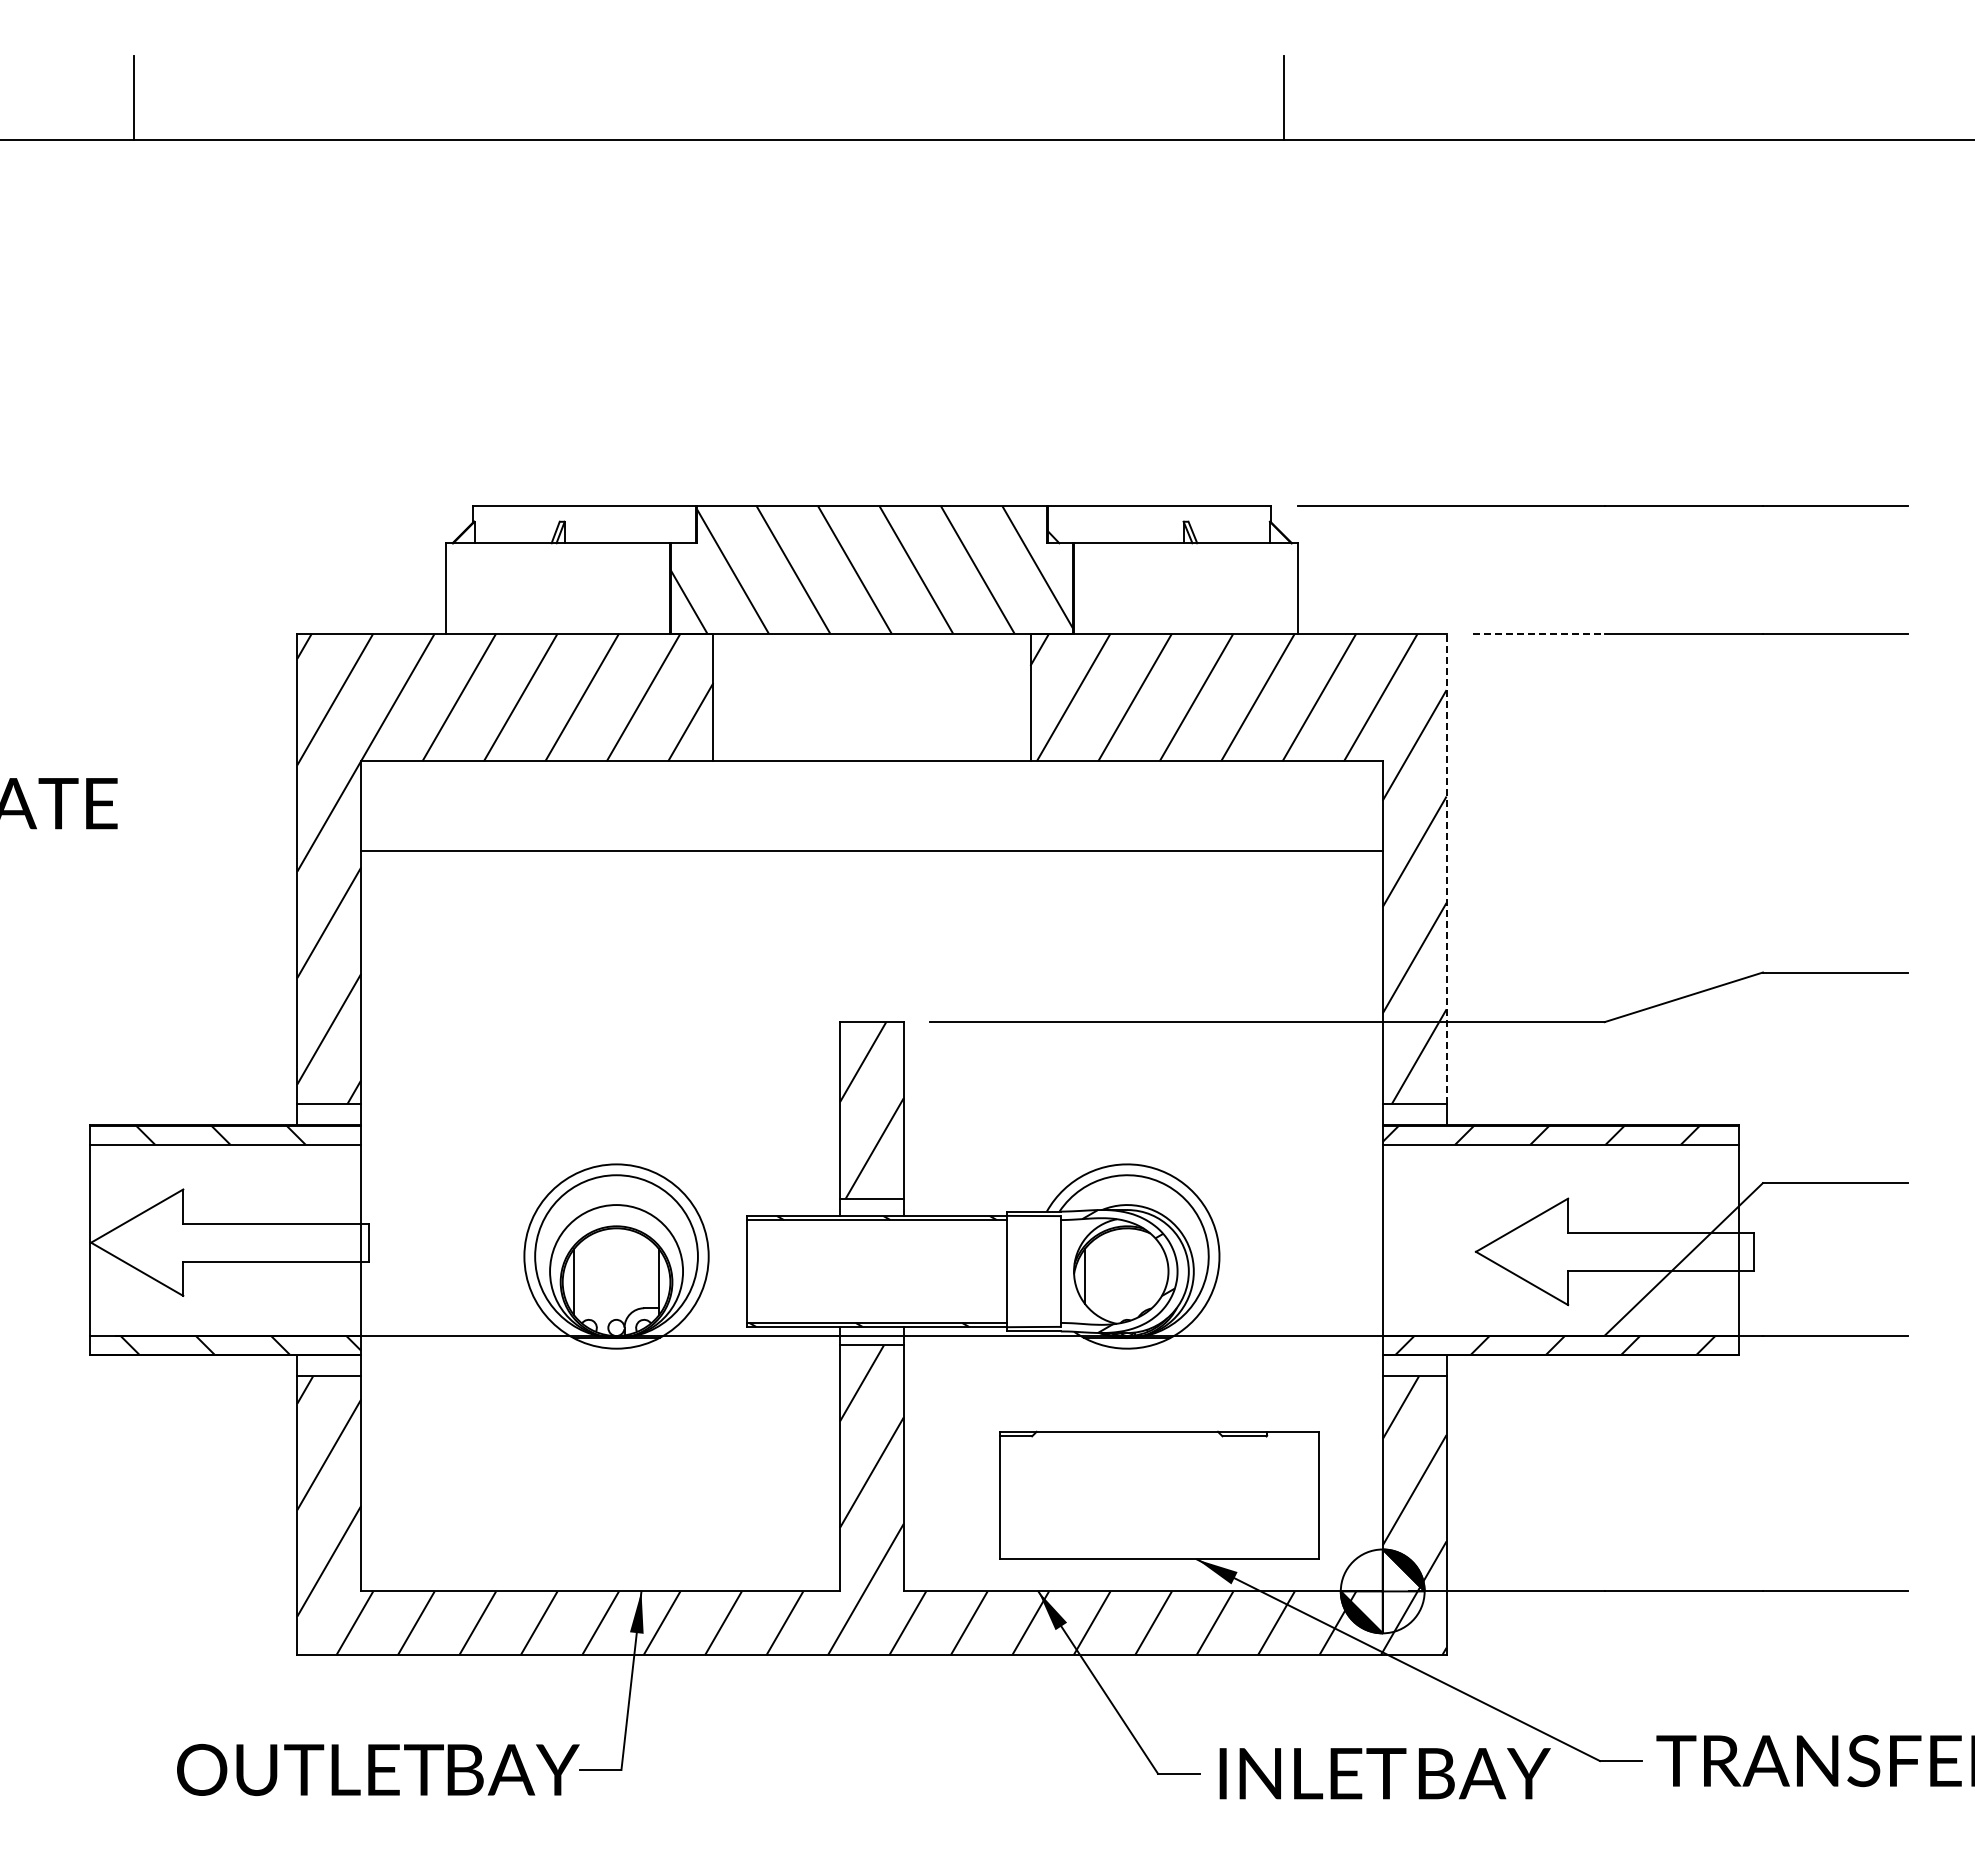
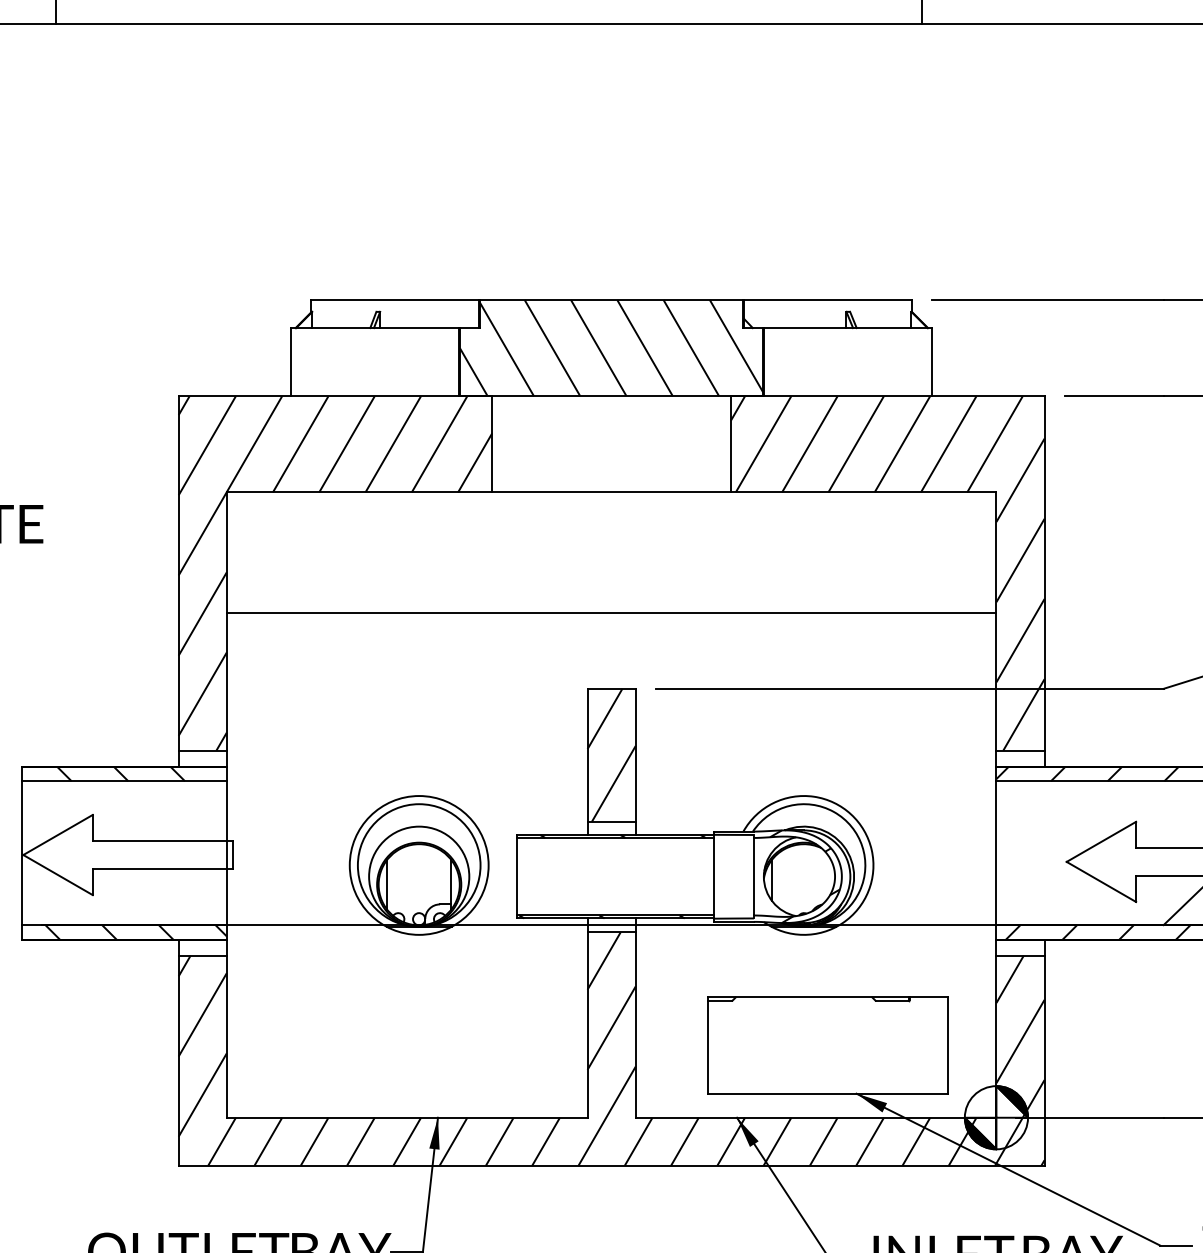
line: (1538, 633) -> (1113, 396), dashed -> solid
line: (871, 851) -> (611, 613), moved
line: (1446, 868) -> (1044, 573), dashed -> solid

